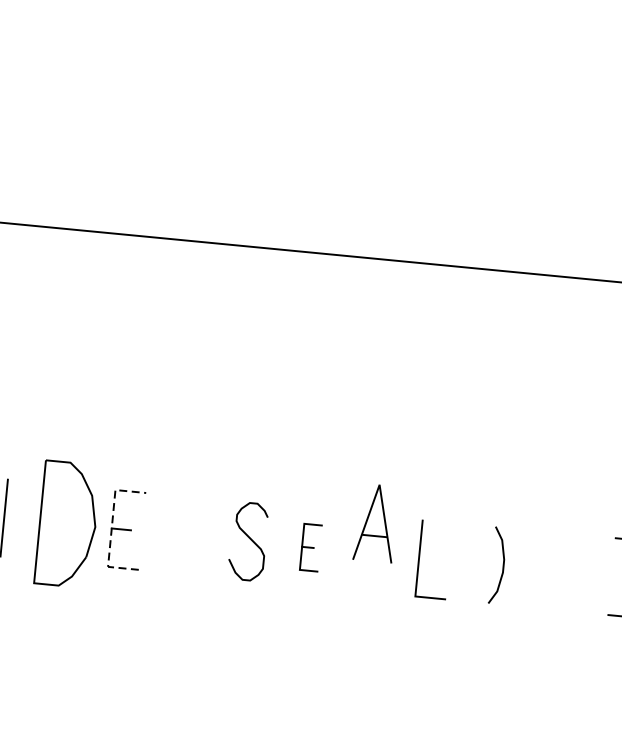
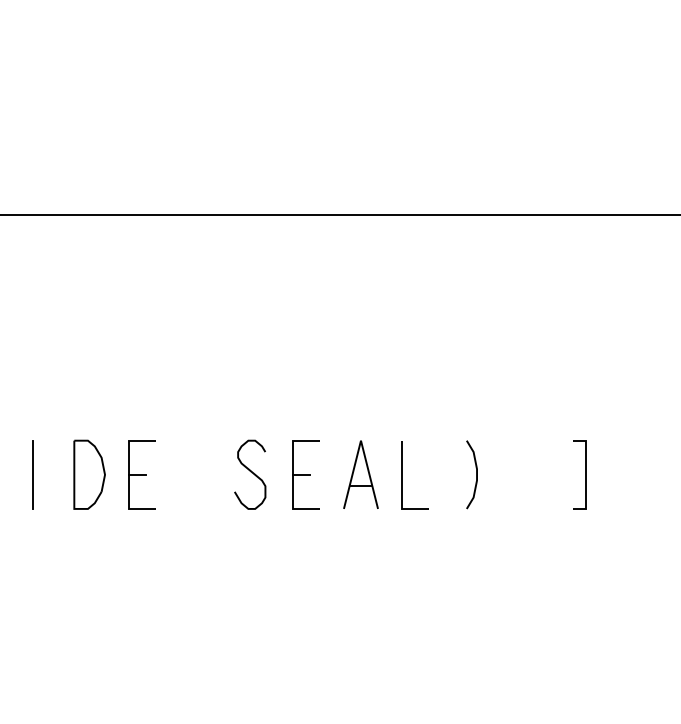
part: (375, 522) -> (360, 474), moved
part: (67, 523) -> (89, 474), size x0.62
line: (111, 528) -> (128, 474), dashed -> solid
part: (310, 547) -> (305, 474), size x1.67

